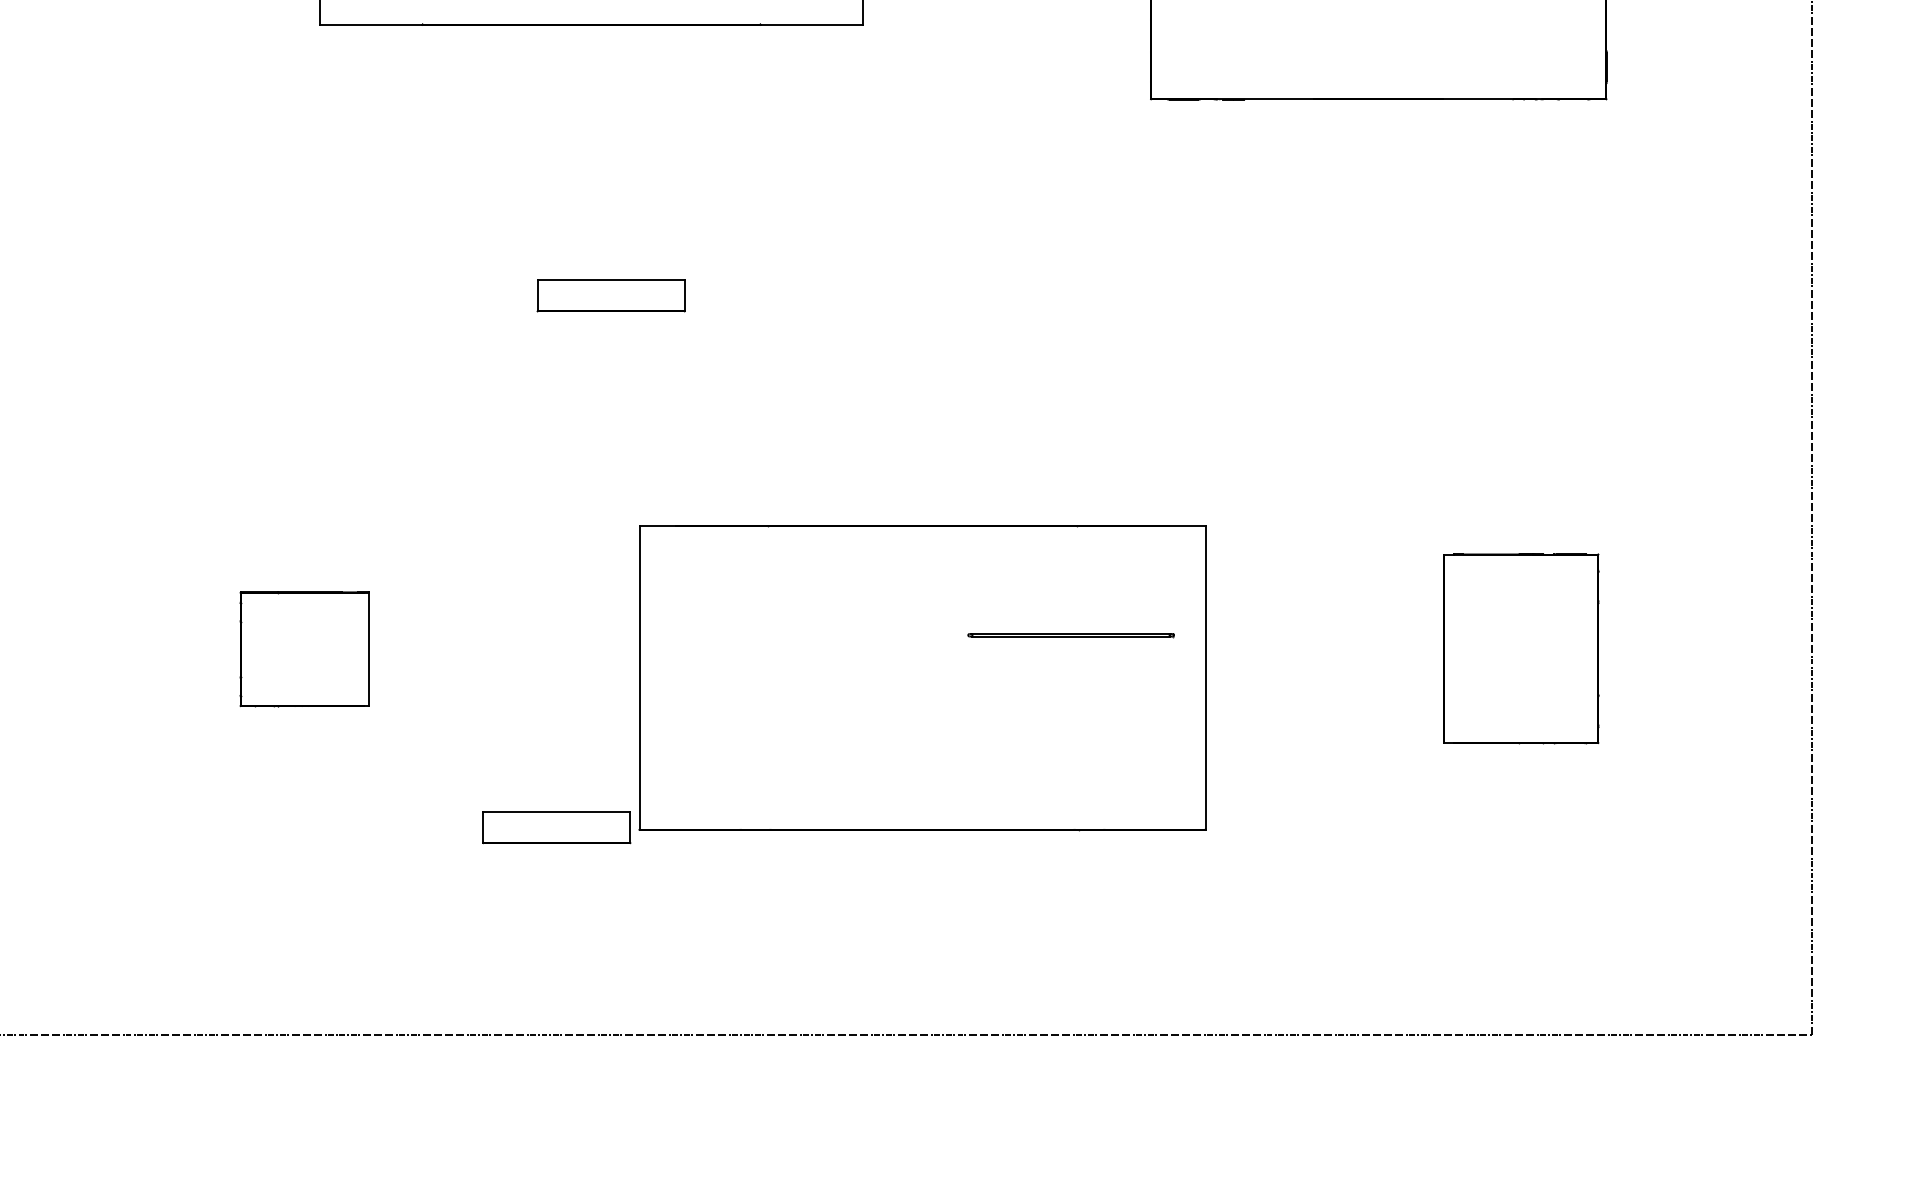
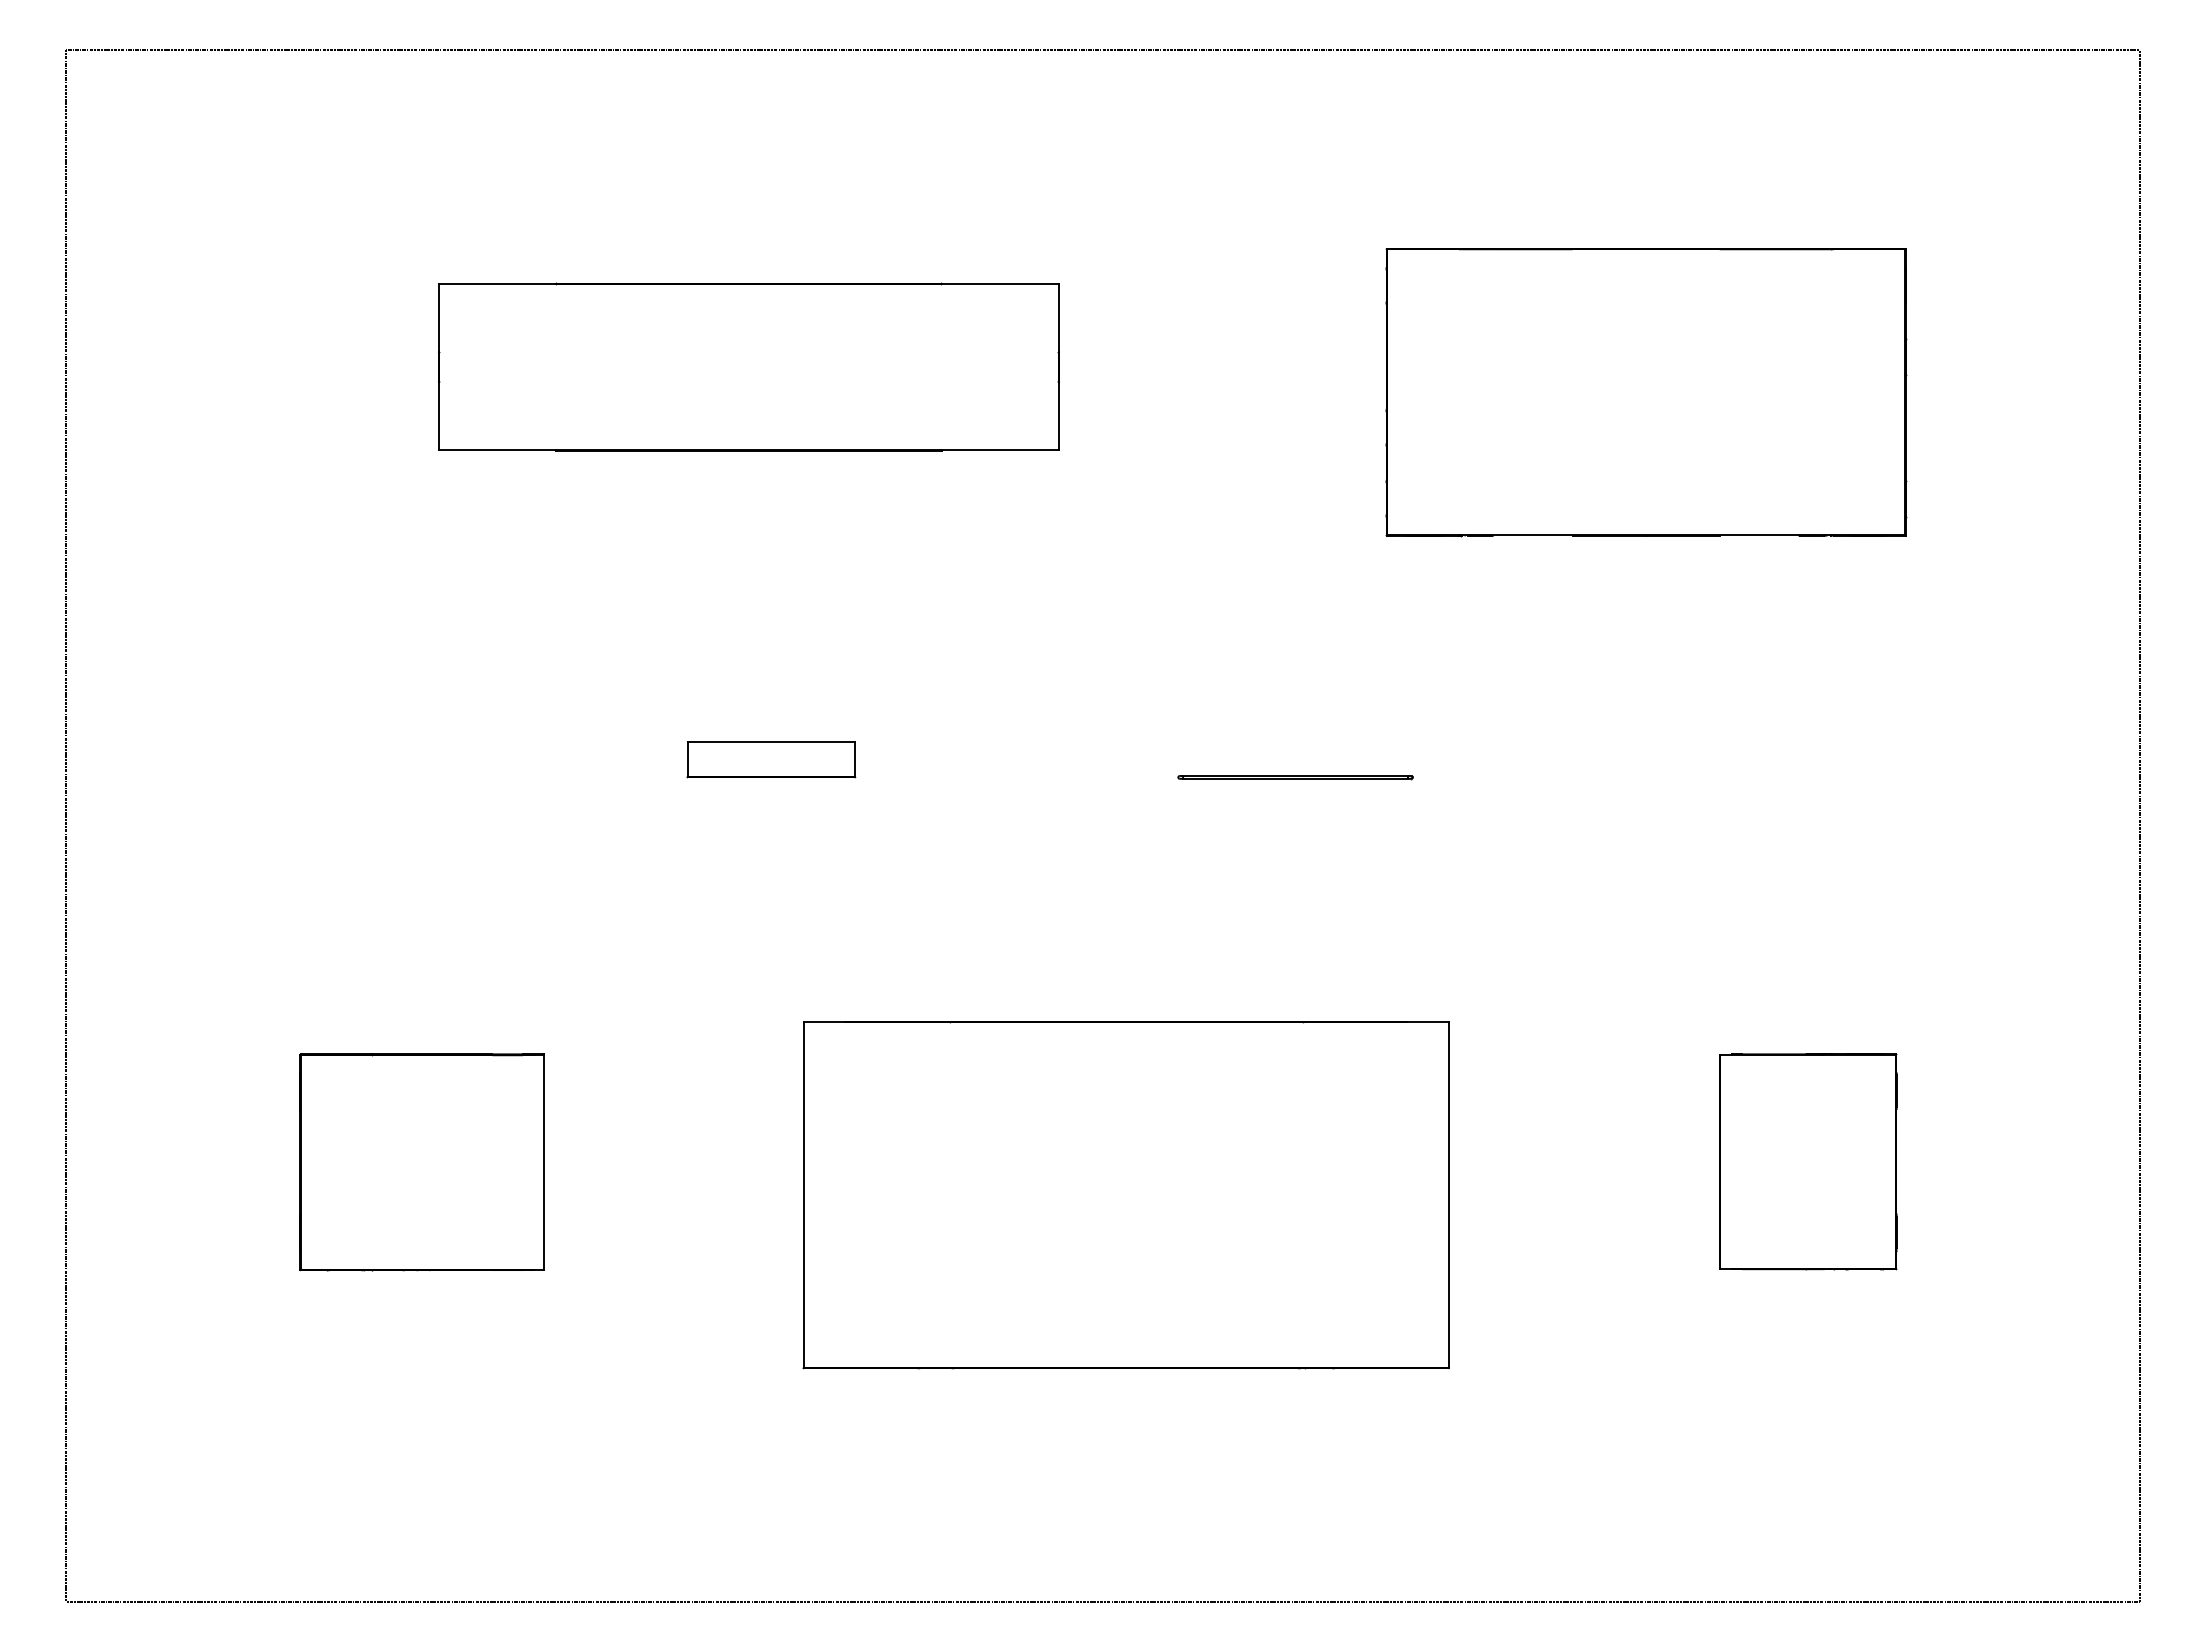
part: (1071, 635) -> (1295, 777), moved
part: (304, 649) -> (421, 1162), size x1.67
part: (556, 827) -> (709, 1365), removed

